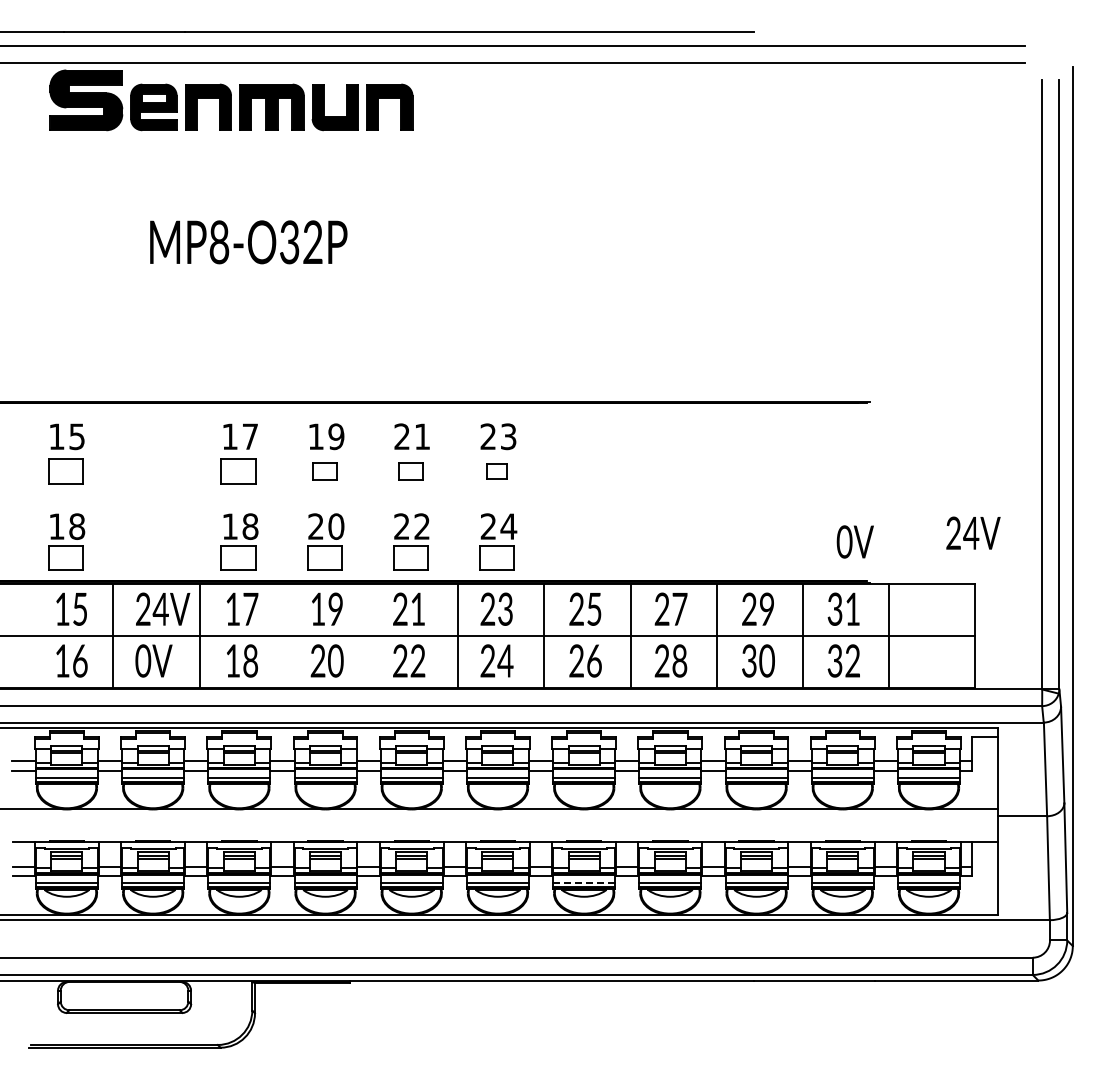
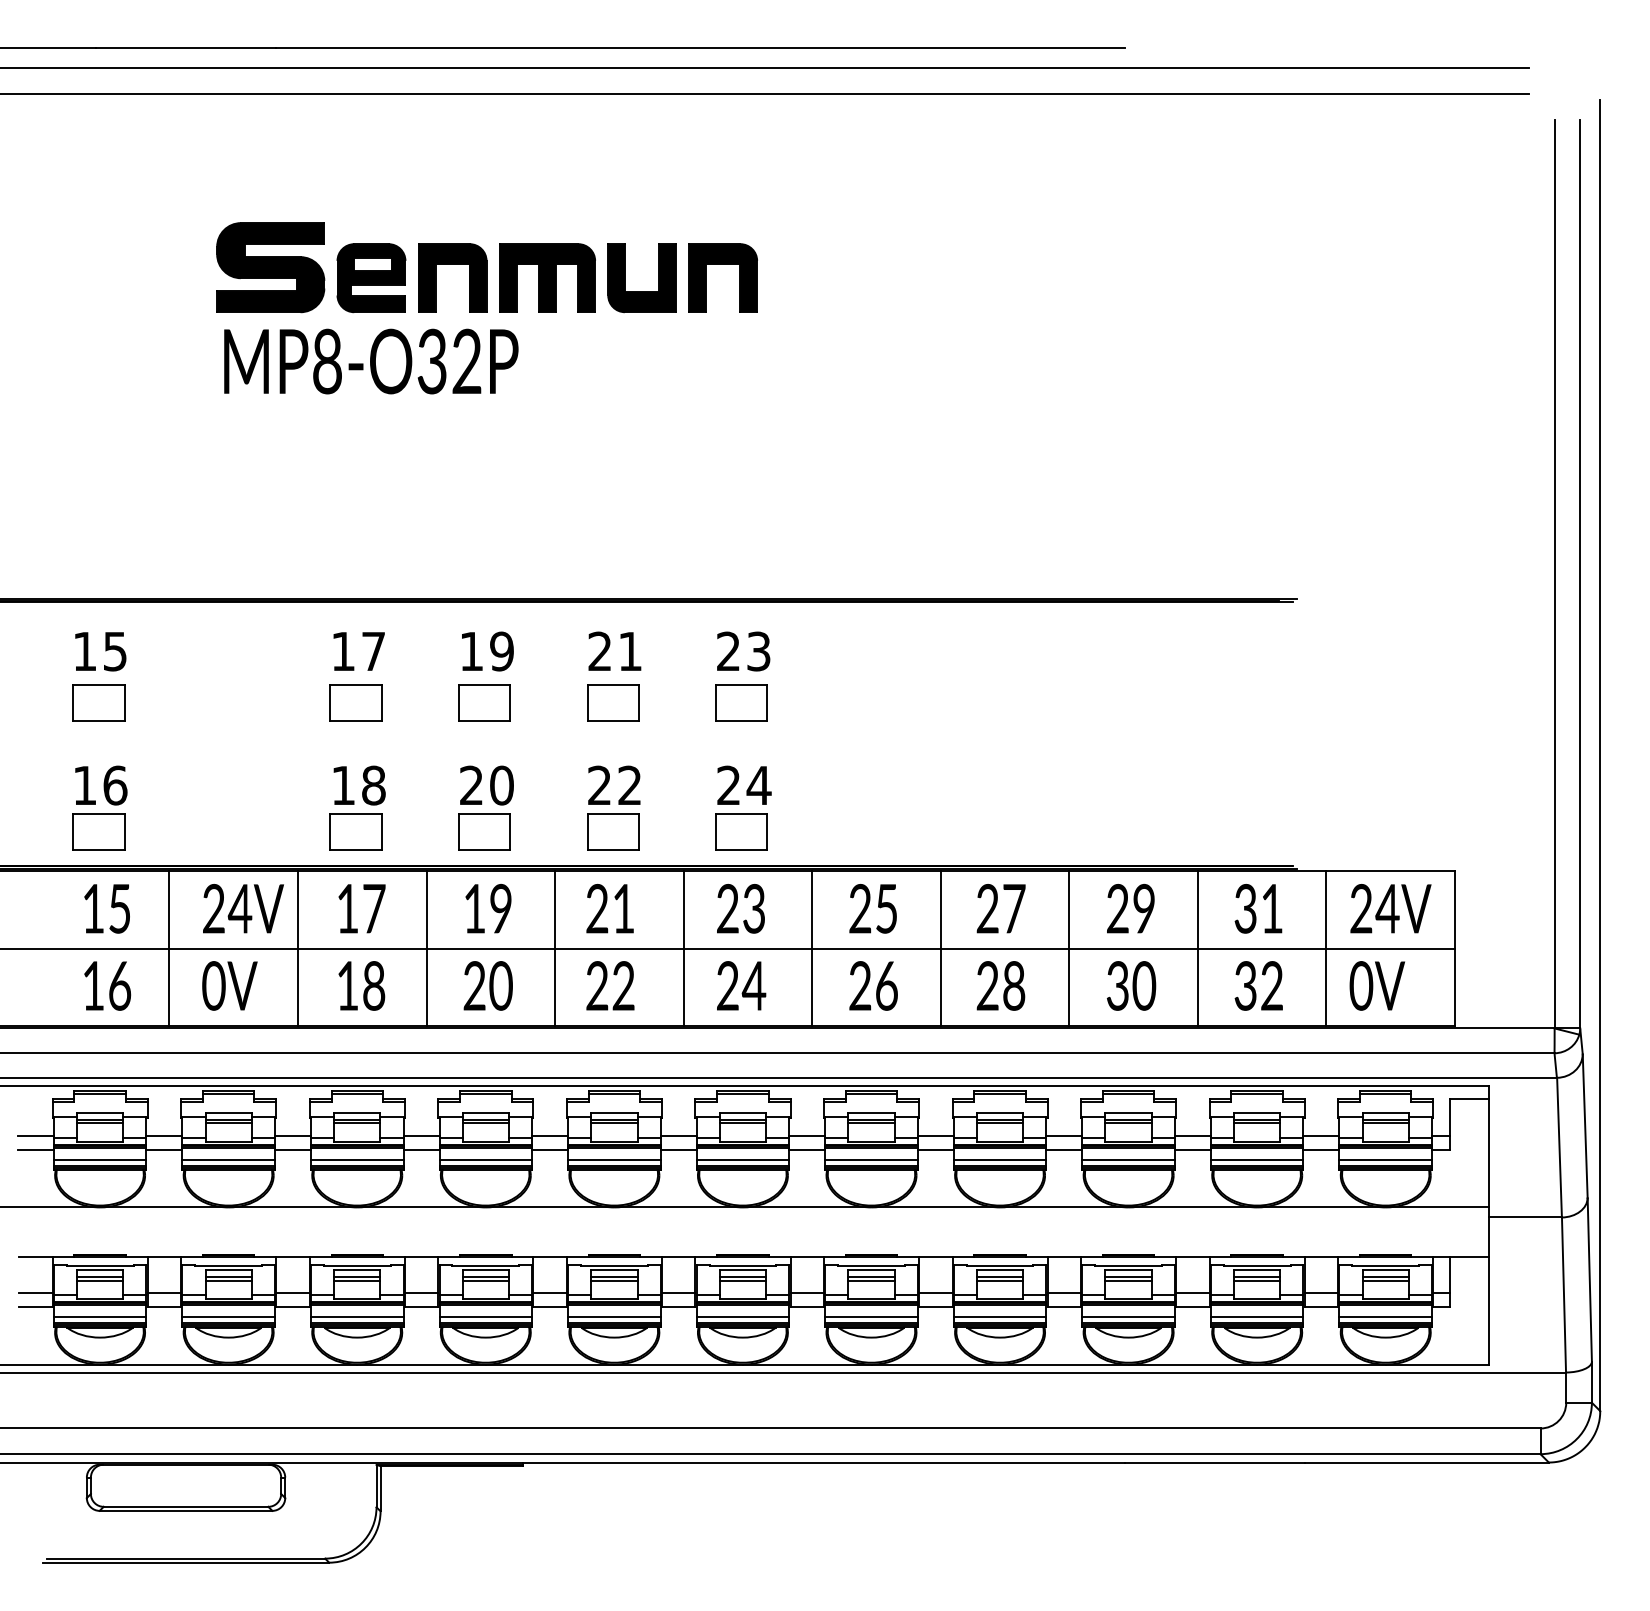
part: (231, 100) -> (487, 267), moved
part: (324, 471) -> (484, 703), size x1.43
part: (410, 471) -> (612, 703), size x1.43
part: (496, 471) -> (740, 703), size x1.67
text: (77, 526) -> (115, 785), 18 -> 16
text: (973, 532) -> (1390, 907), moved
text: (854, 541) -> (1376, 985), moved
line: (285, 635) -> (426, 947), added
line: (372, 635) -> (555, 947), added
line: (584, 882) -> (871, 1316), dashed -> solid

